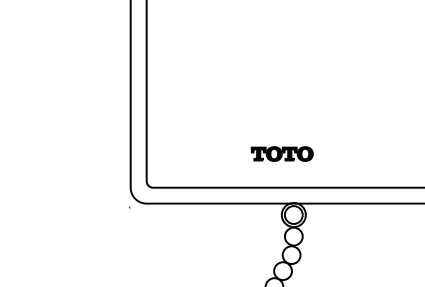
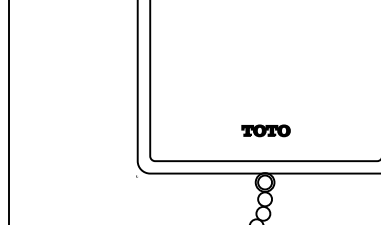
part: (281, 153) -> (265, 130), moved

